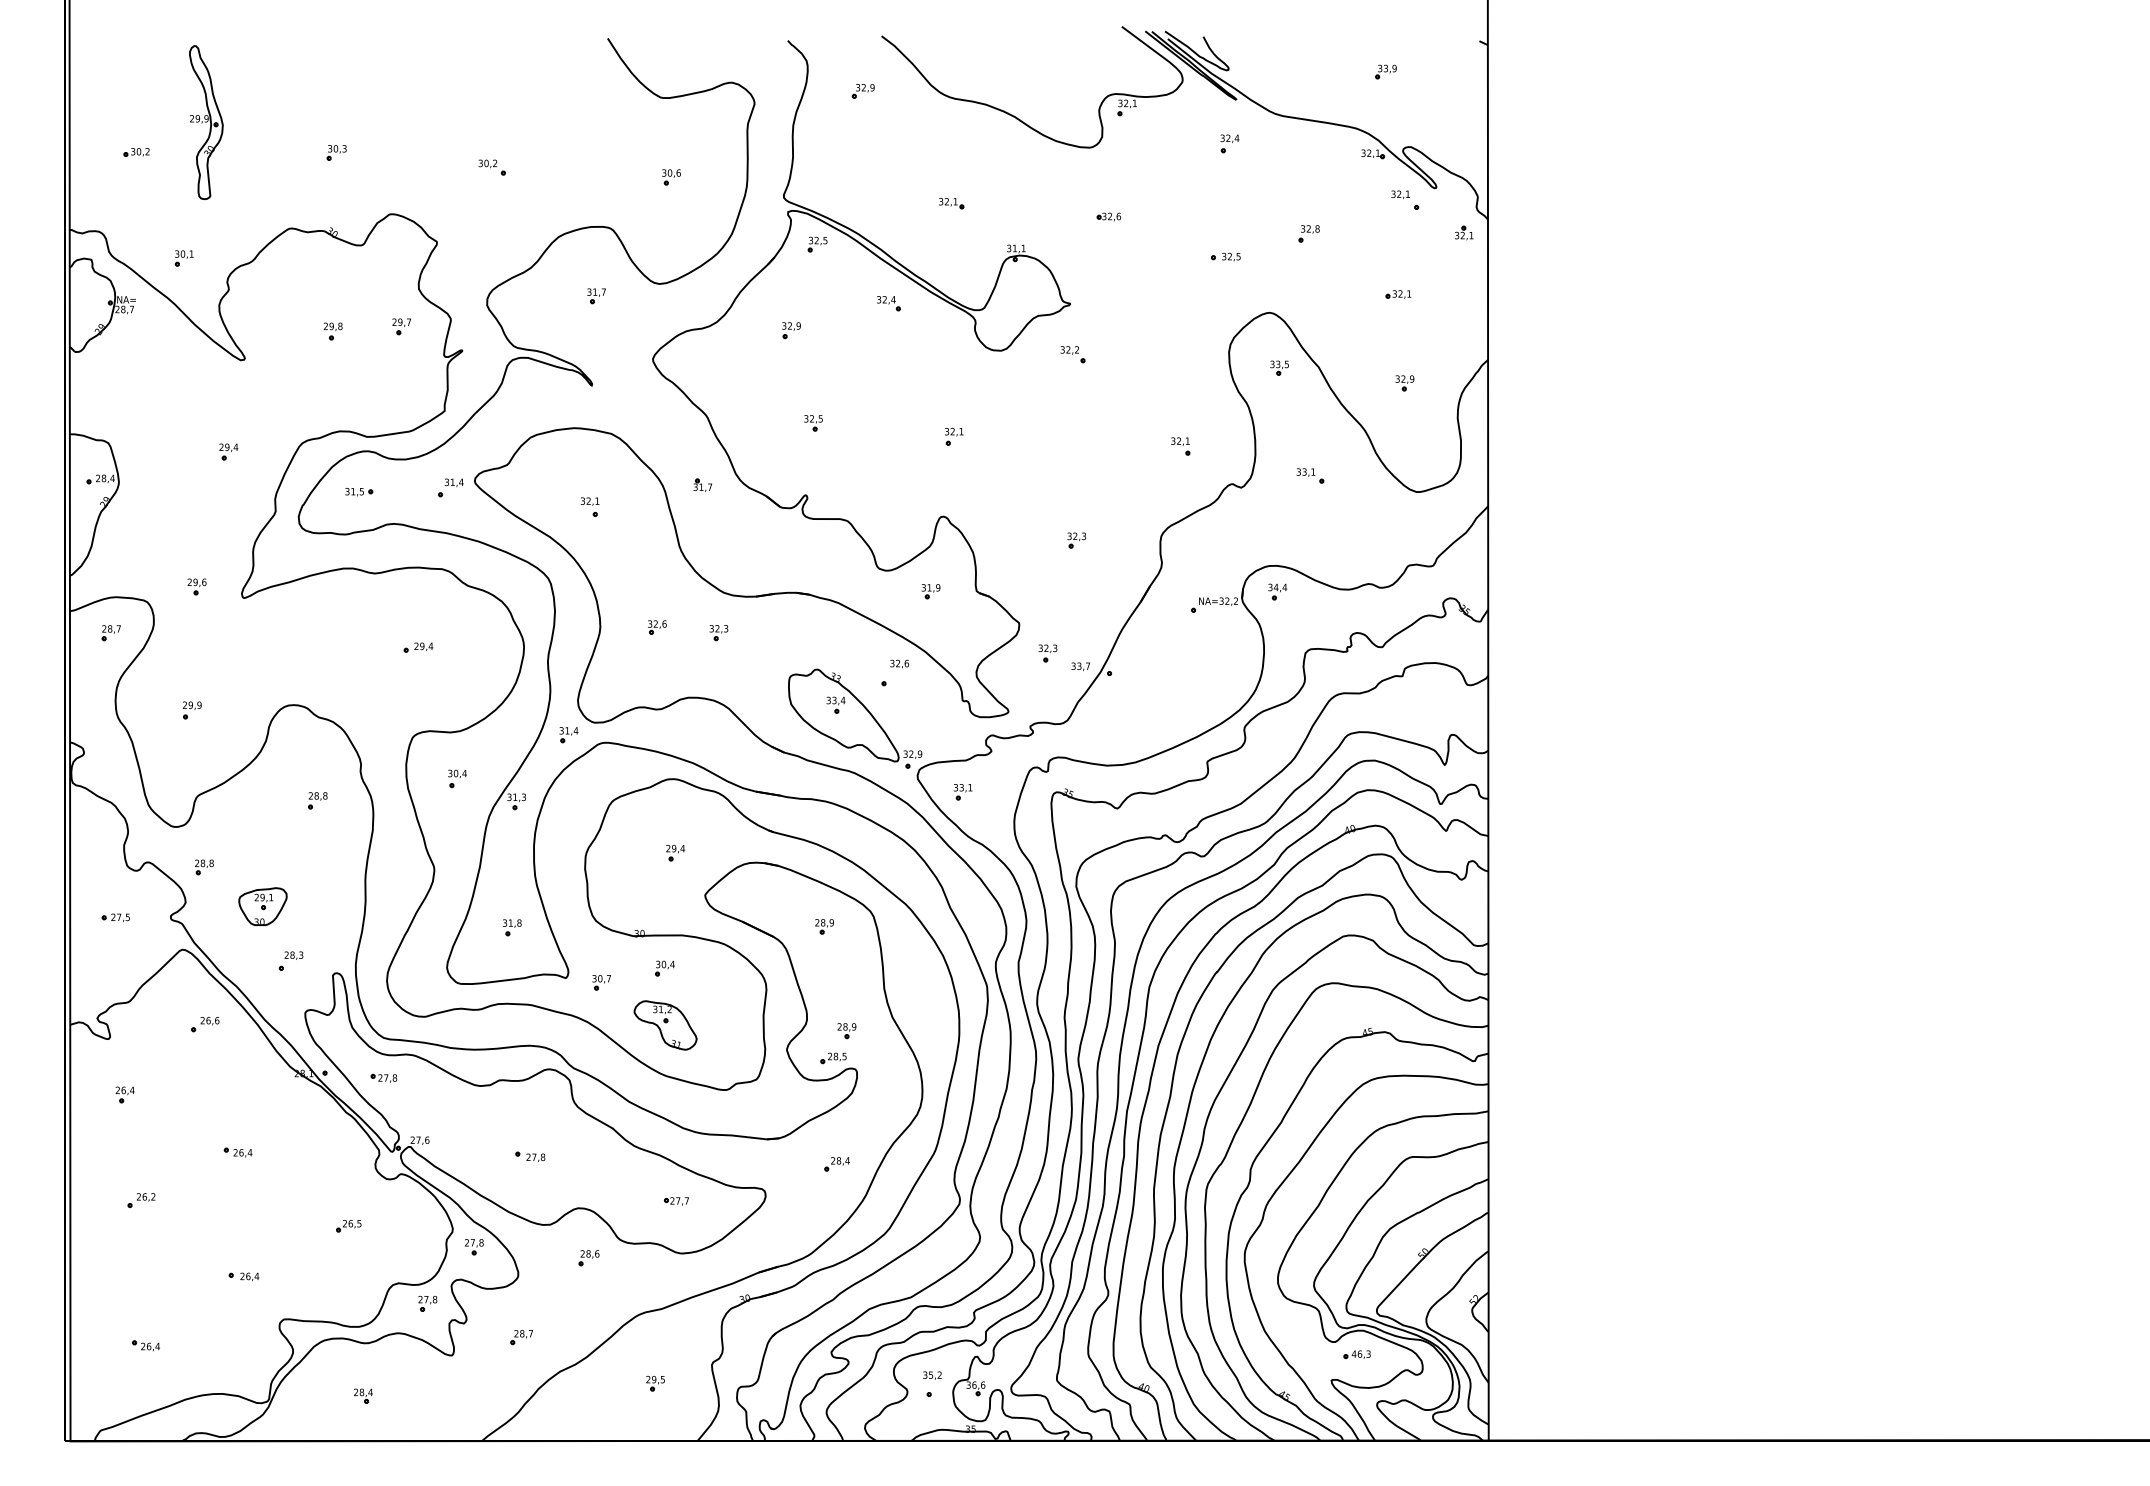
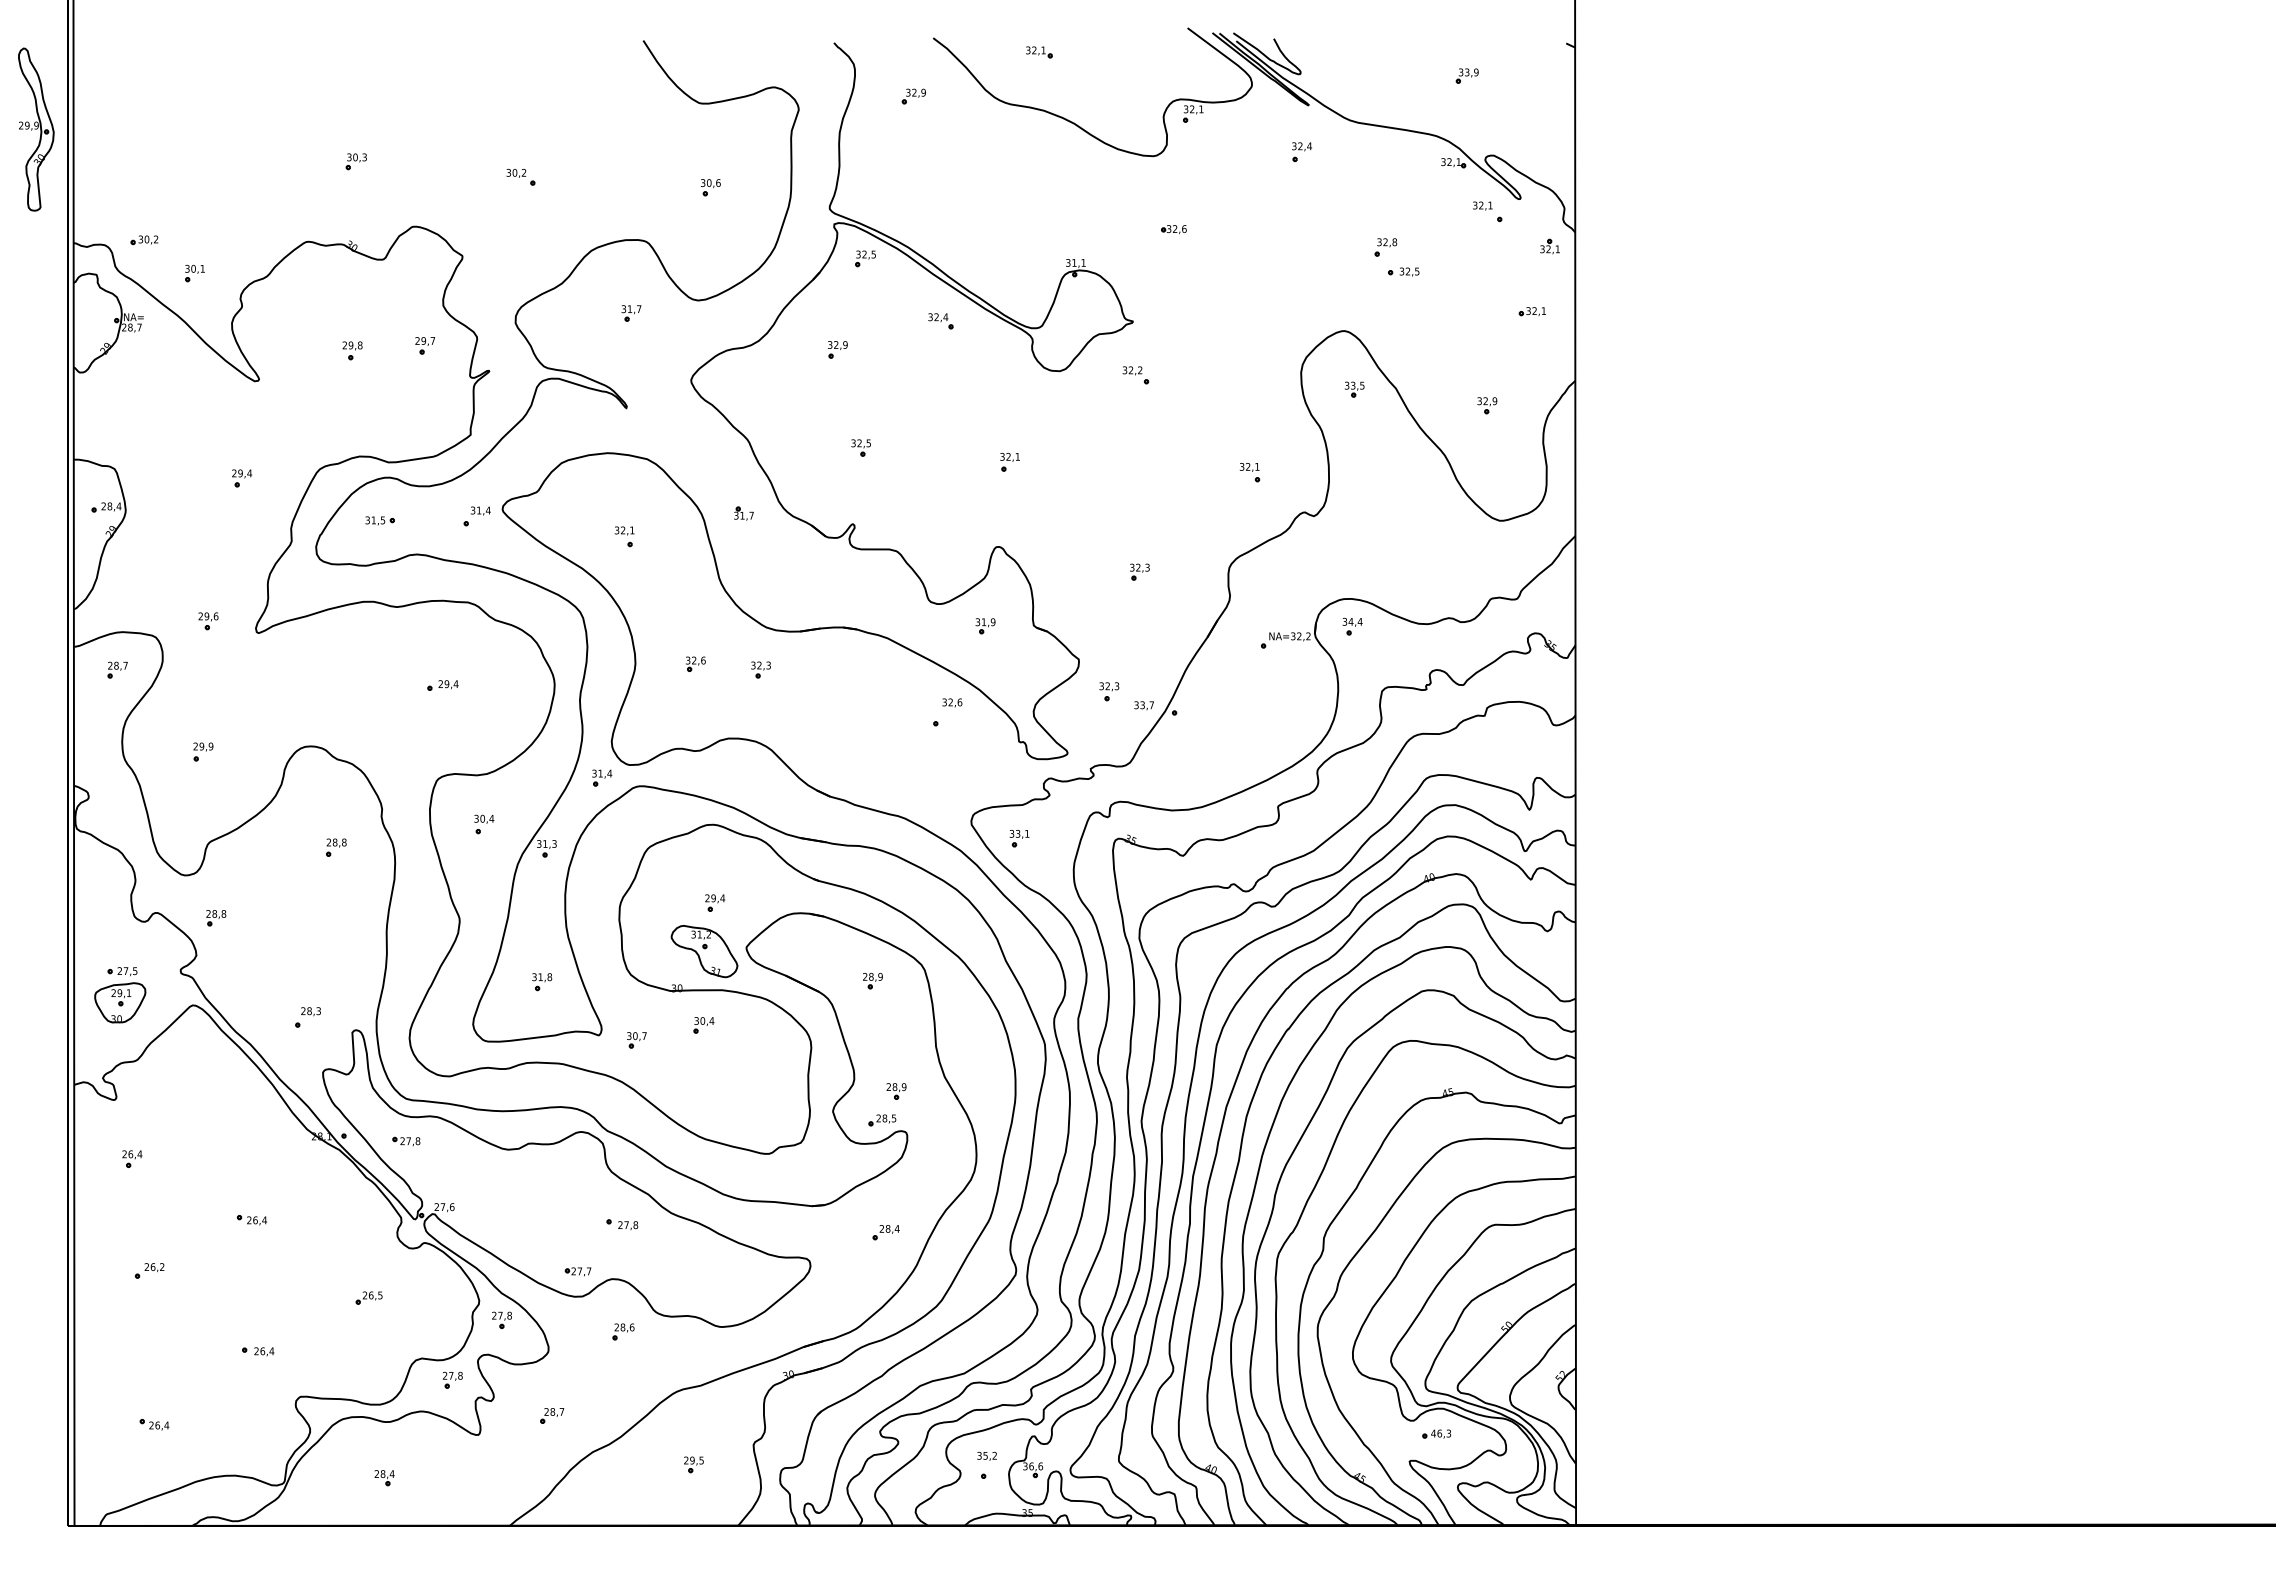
part: (206, 122) -> (36, 129), moved
part: (136, 152) -> (144, 240), moved
part: (951, 203) -> (1039, 52), moved
part: (1225, 256) -> (1403, 271), moved
part: (1397, 294) -> (1531, 311), moved
part: (1309, 475) -> (1386, 503), removed
part: (855, 718) -> (905, 760), removed
part: (263, 906) -> (120, 1002), moved
part: (205, 1024) -> (217, 1084), removed
part: (665, 1025) -> (704, 951), moved
part: (530, 1156) -> (622, 1224), moved
part: (675, 1201) -> (577, 1271), moved

